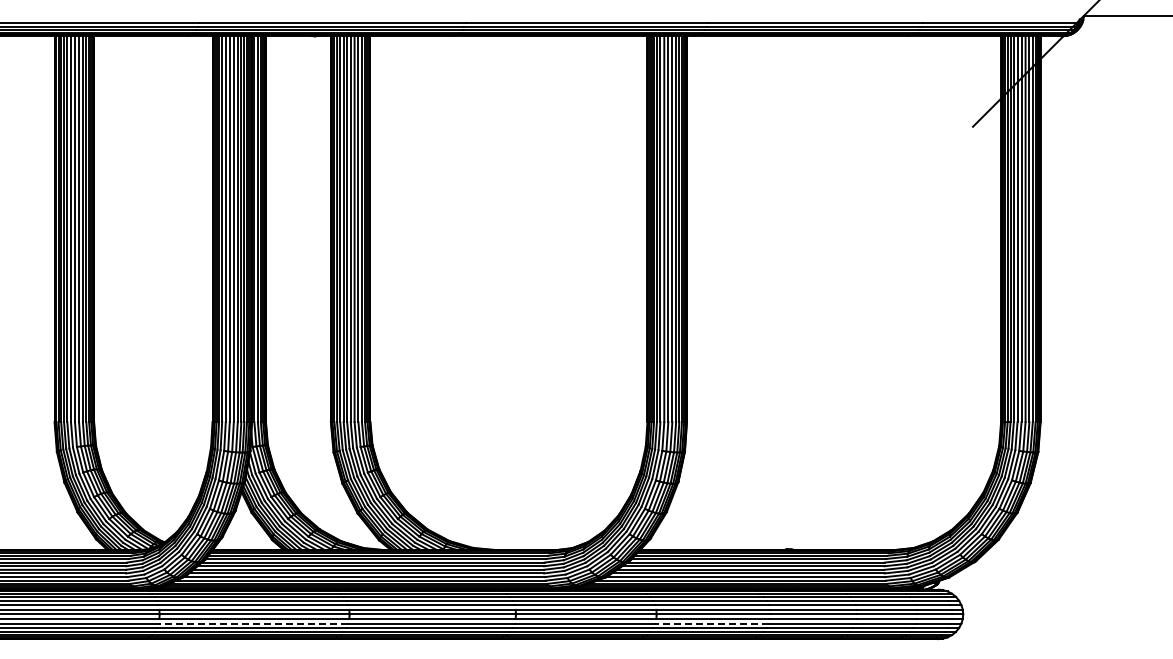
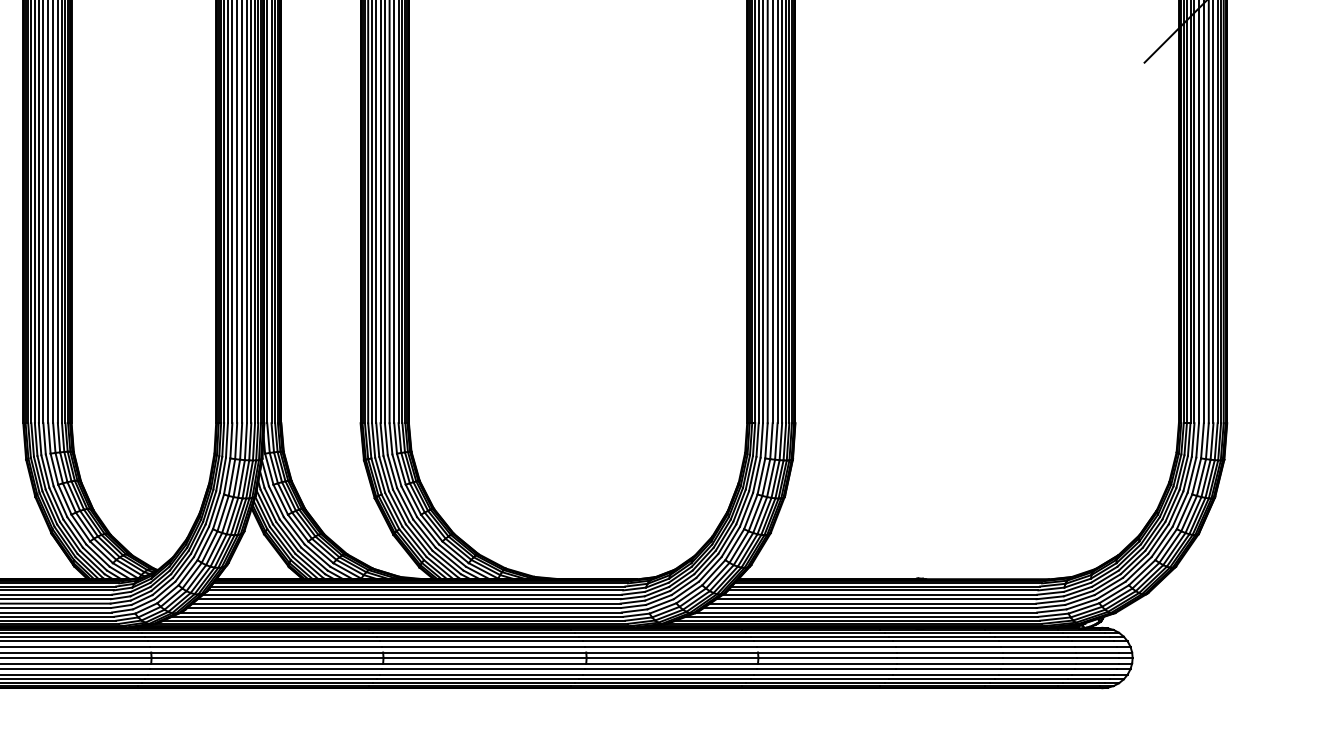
line: (253, 623) -> (266, 669), dashed -> solid
line: (712, 623) -> (826, 669), dashed -> solid

